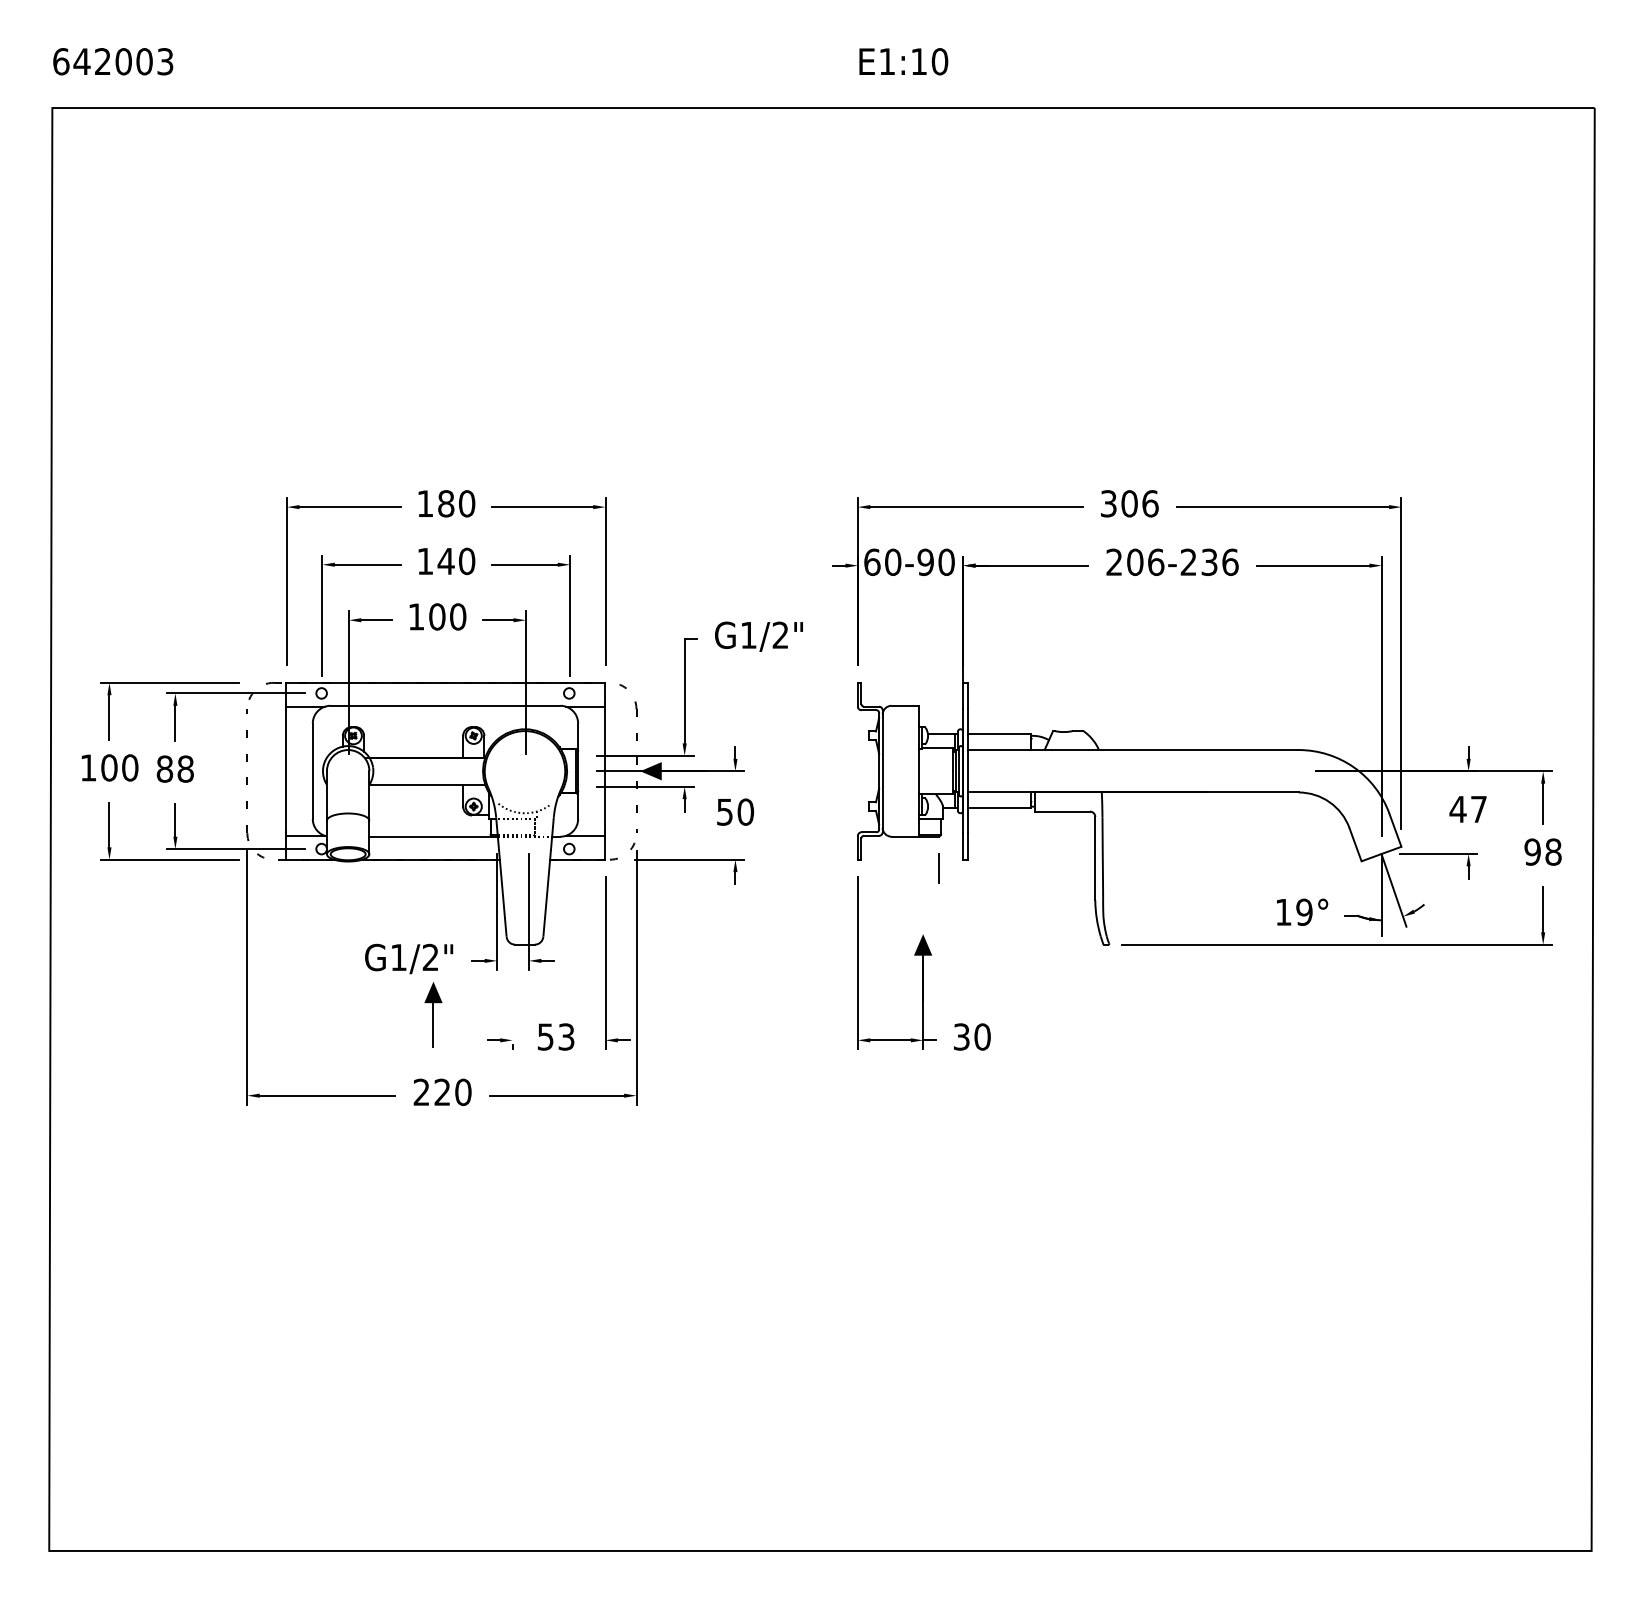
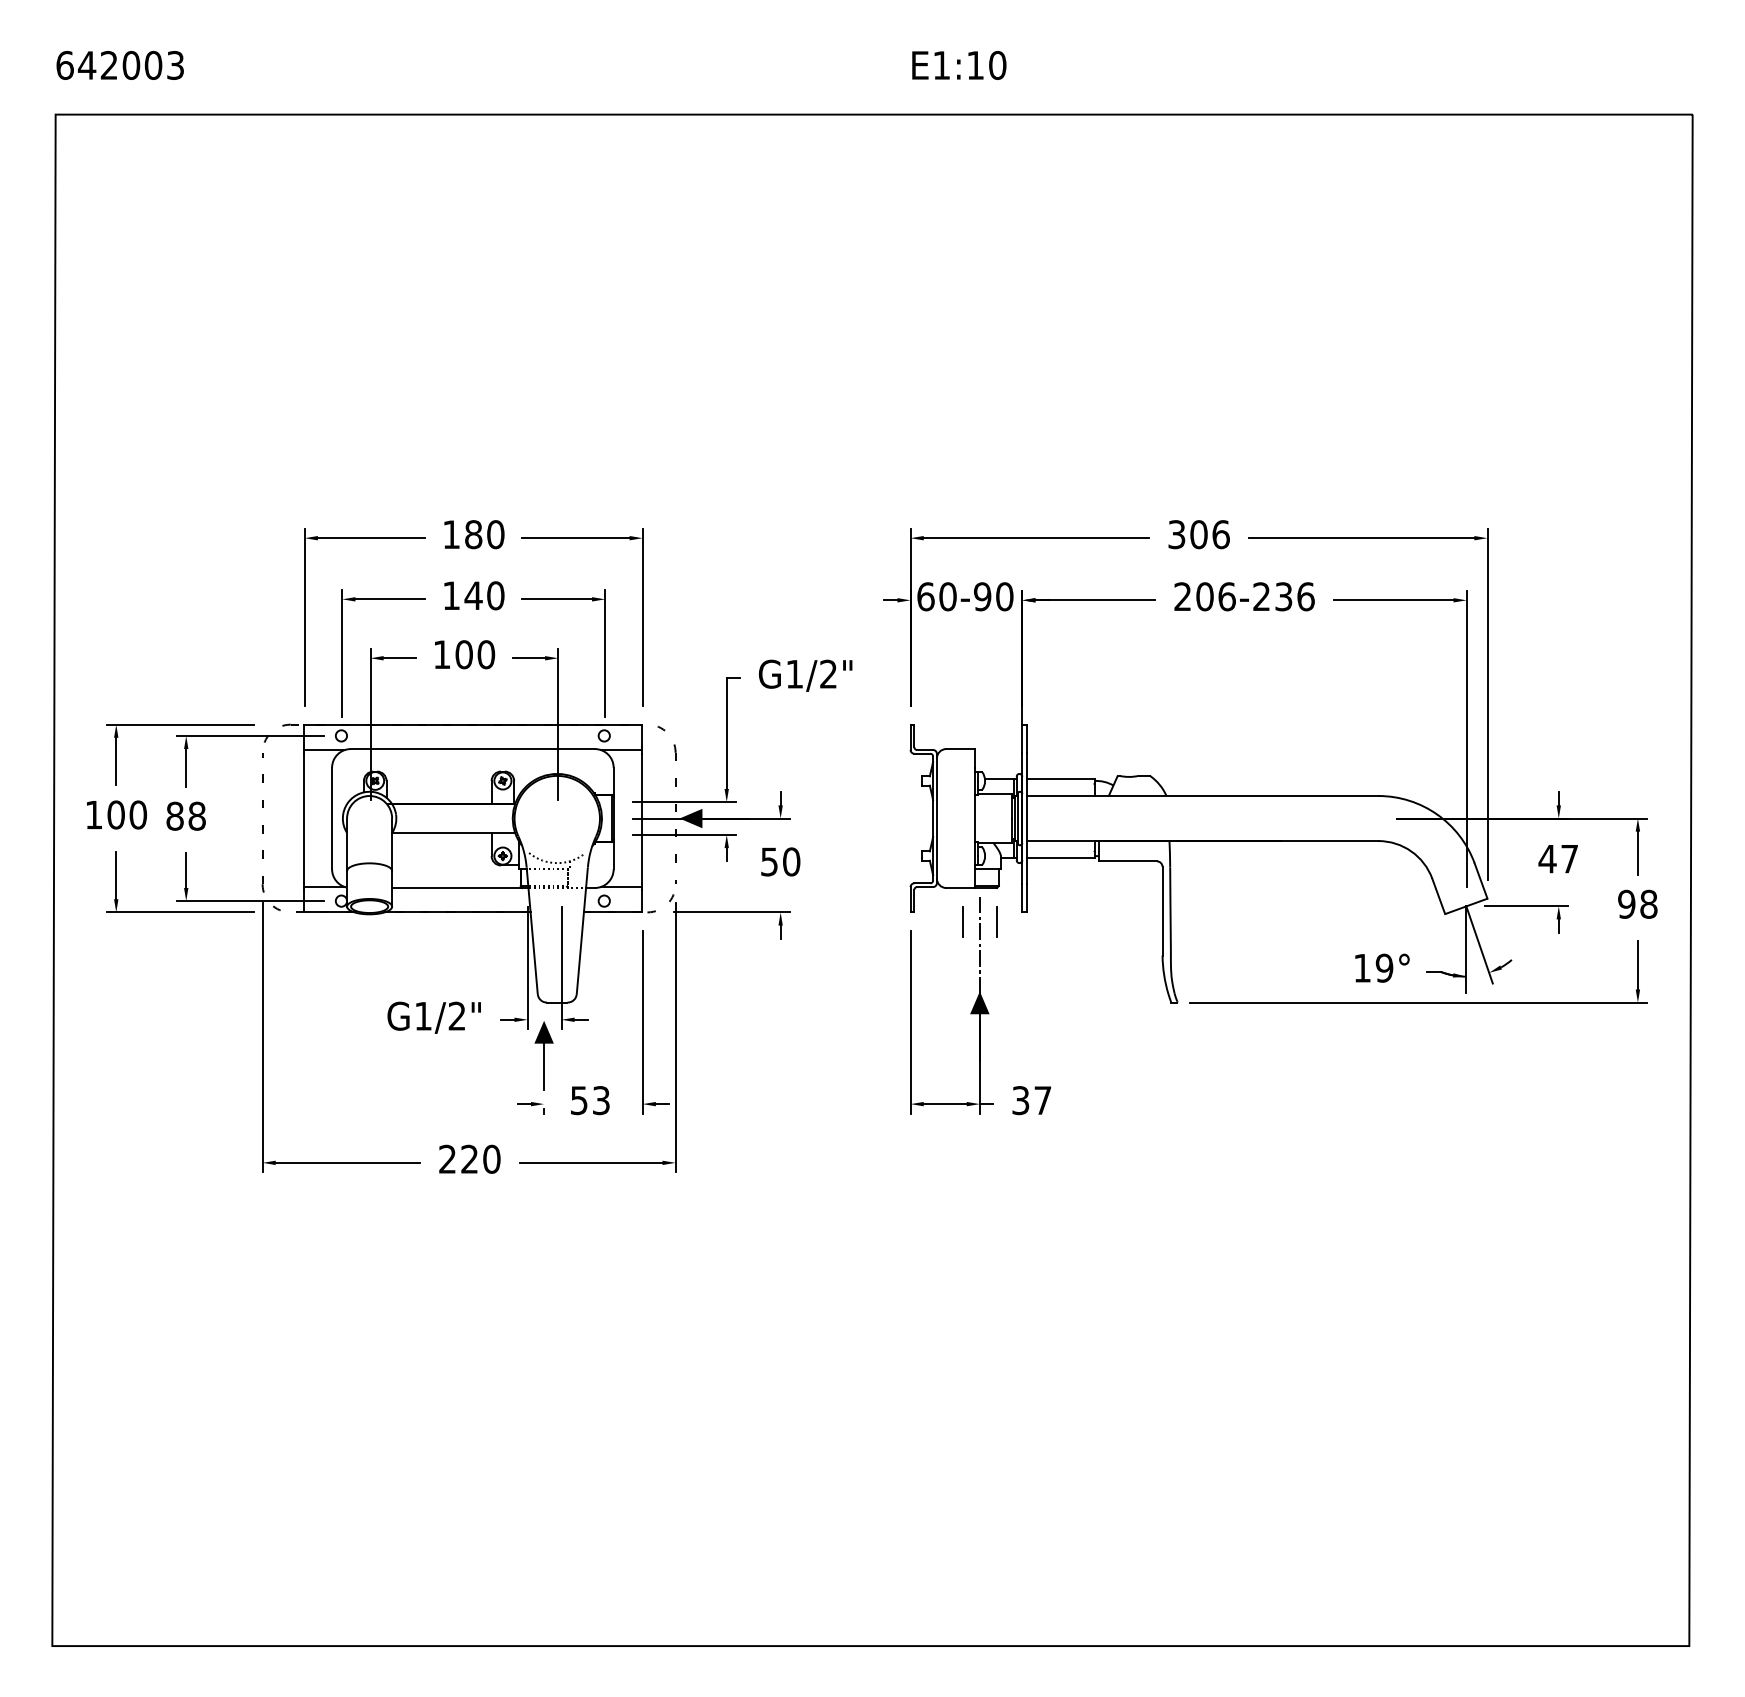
line: (906, 868) -> (962, 921), added
line: (922, 894) -> (979, 949), added
part: (432, 1014) -> (543, 1055), moved
text: (982, 1036) -> (1042, 1100), 30 -> 37

